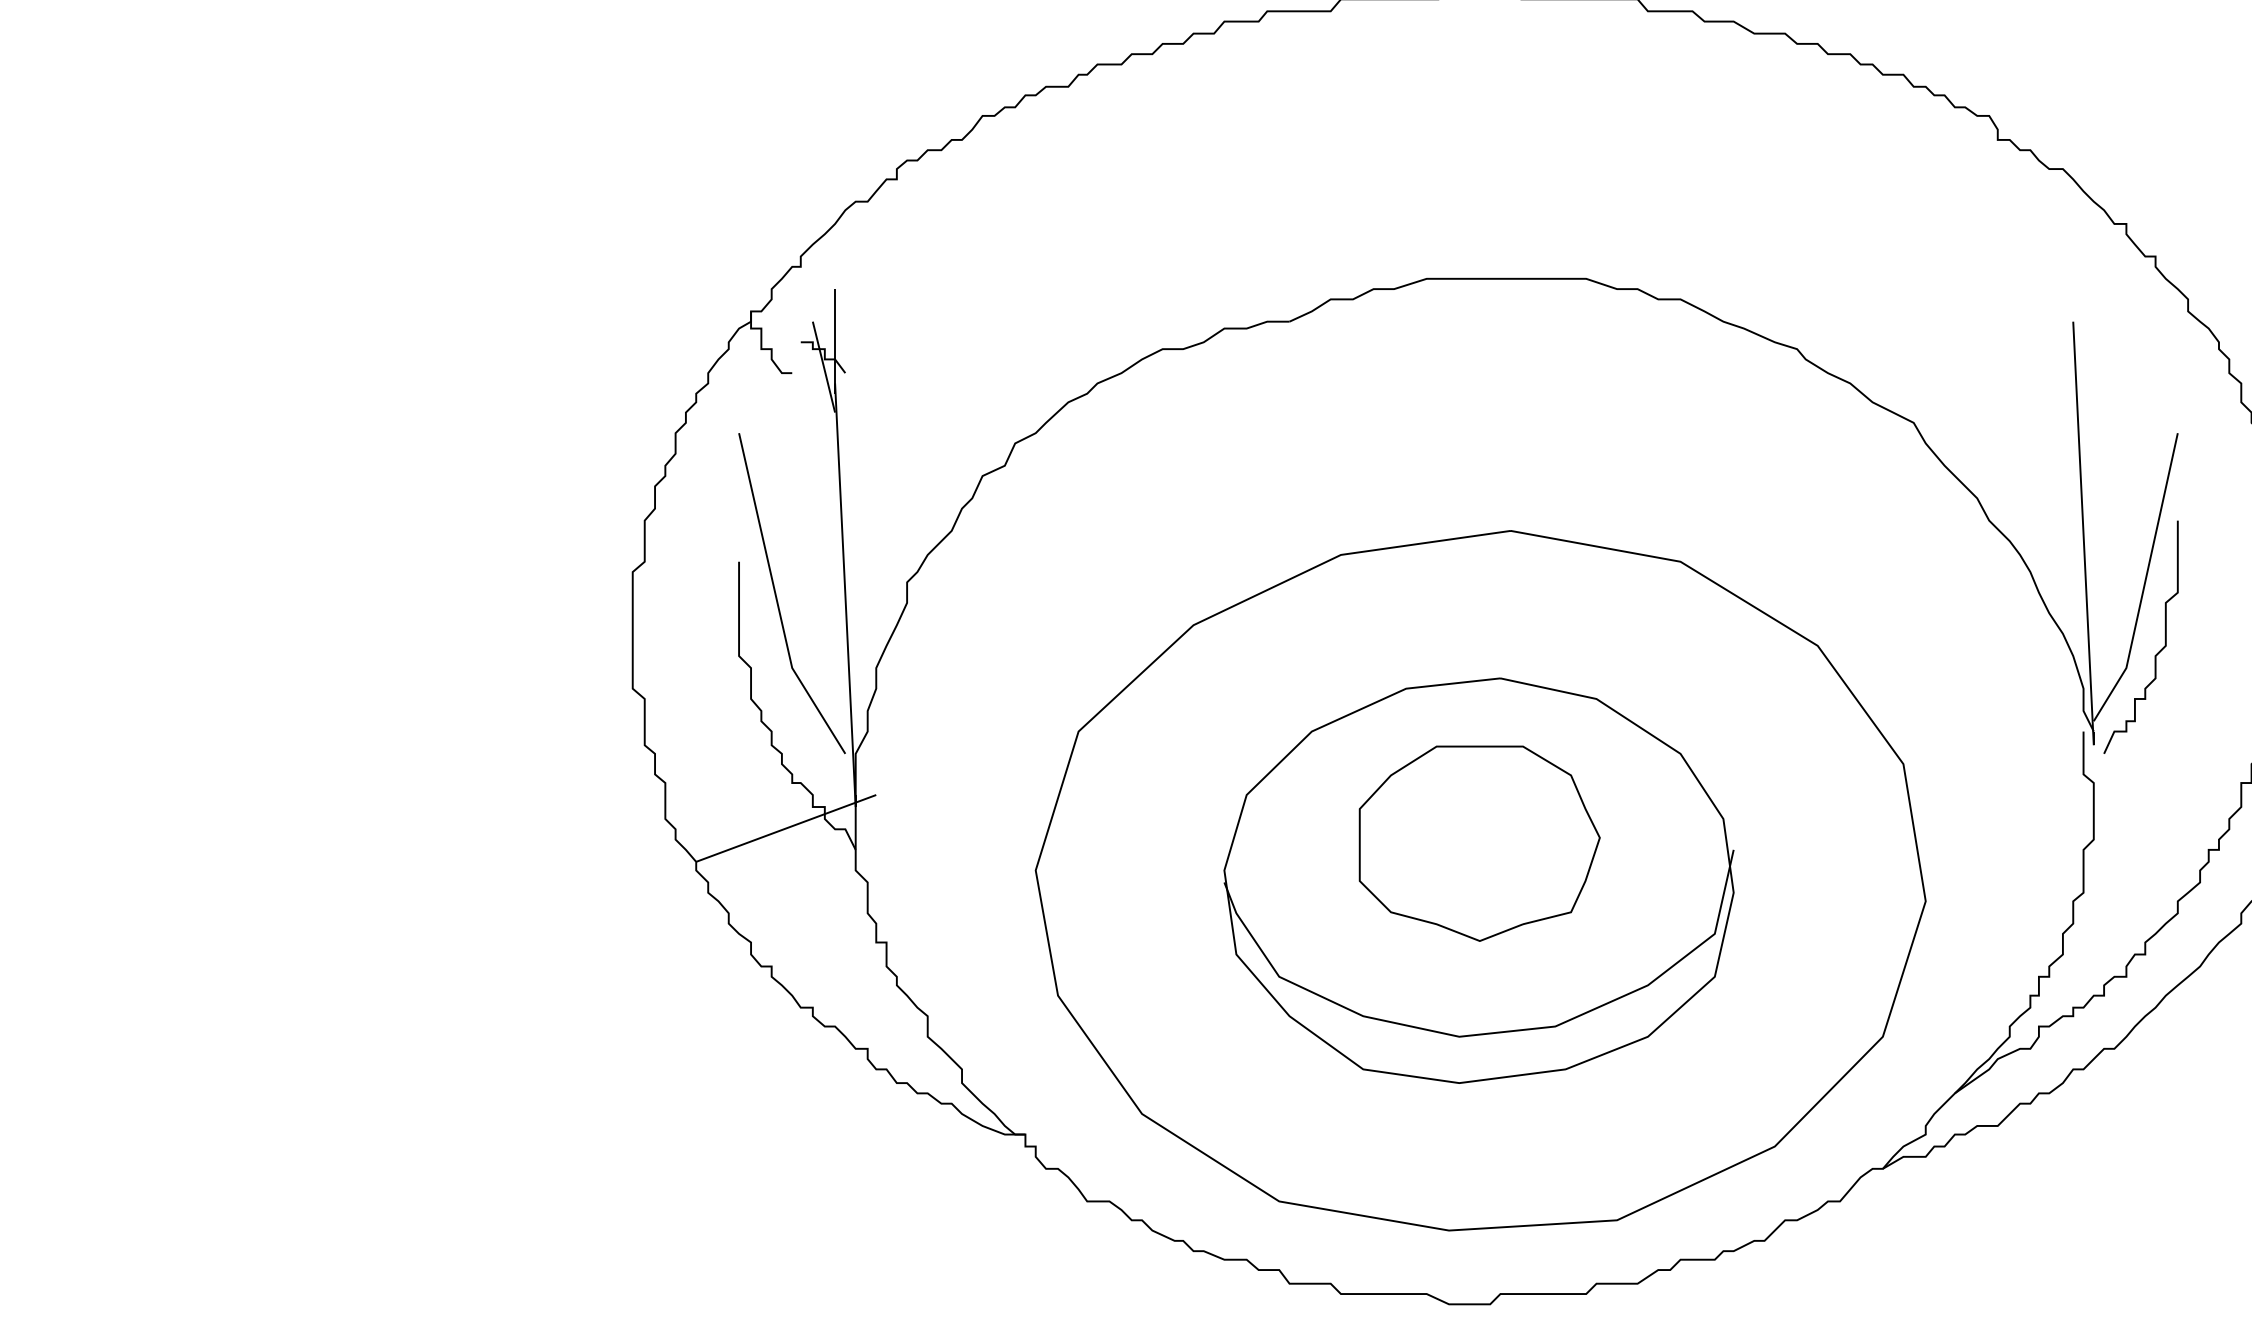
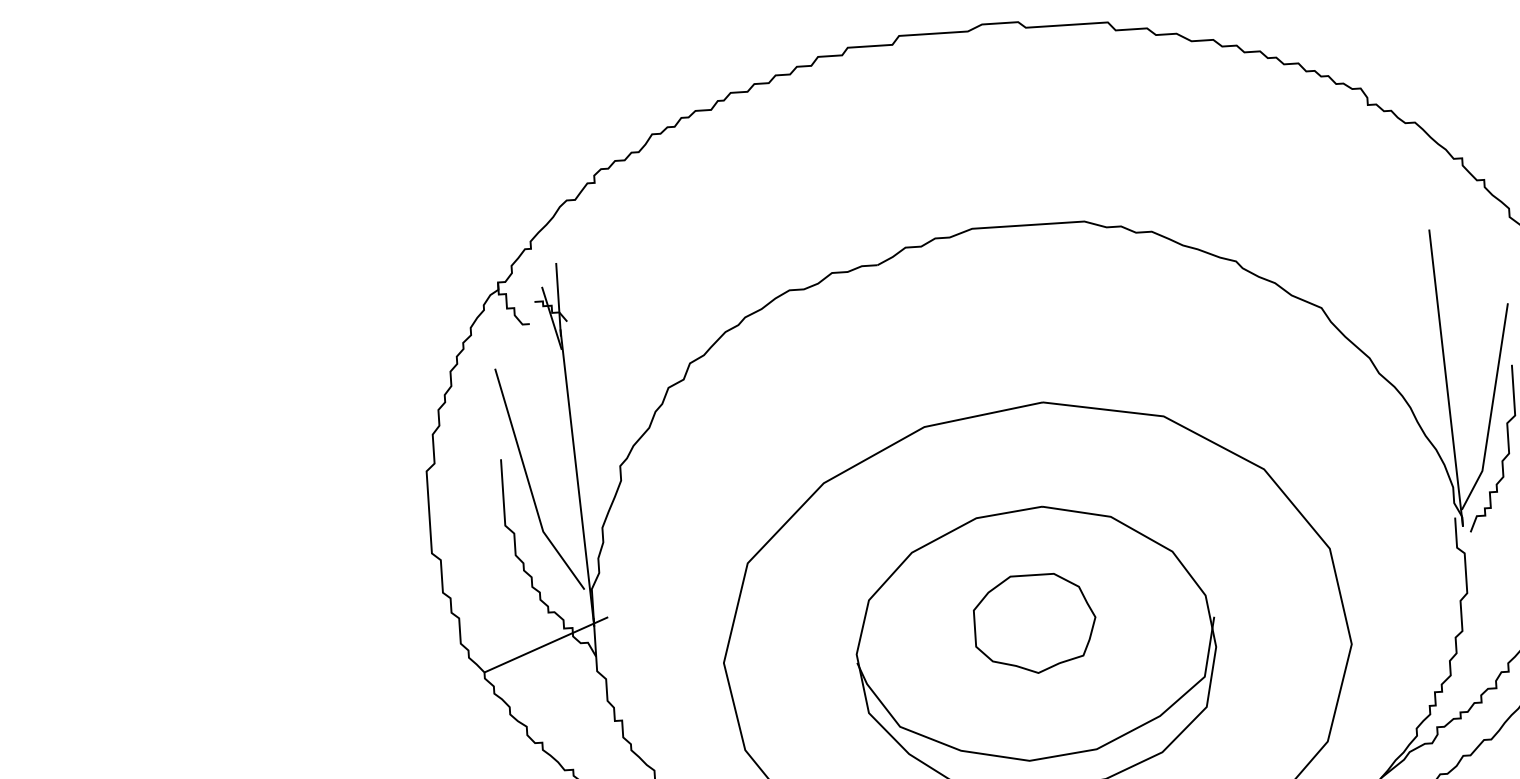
part: (1479, 843) -> (1035, 623), size x0.71

